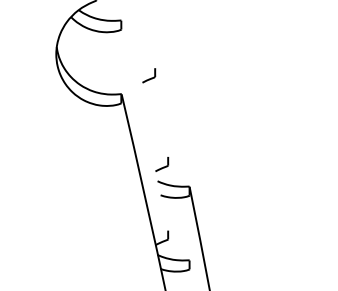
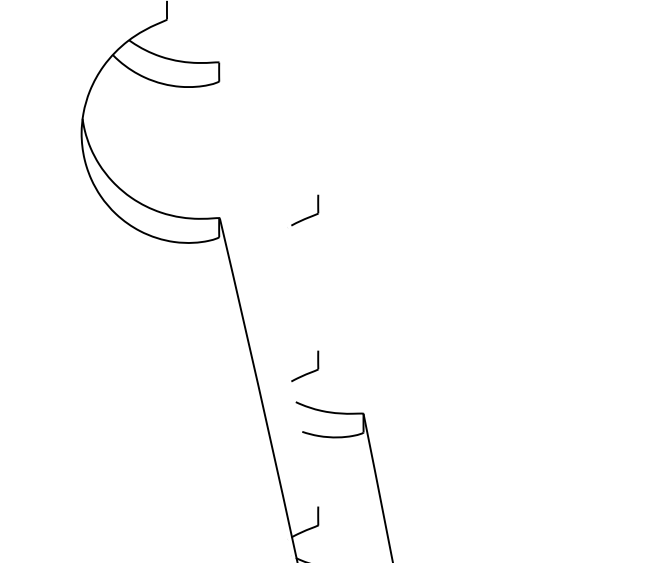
part: (149, 75) -> (306, 210), moved

